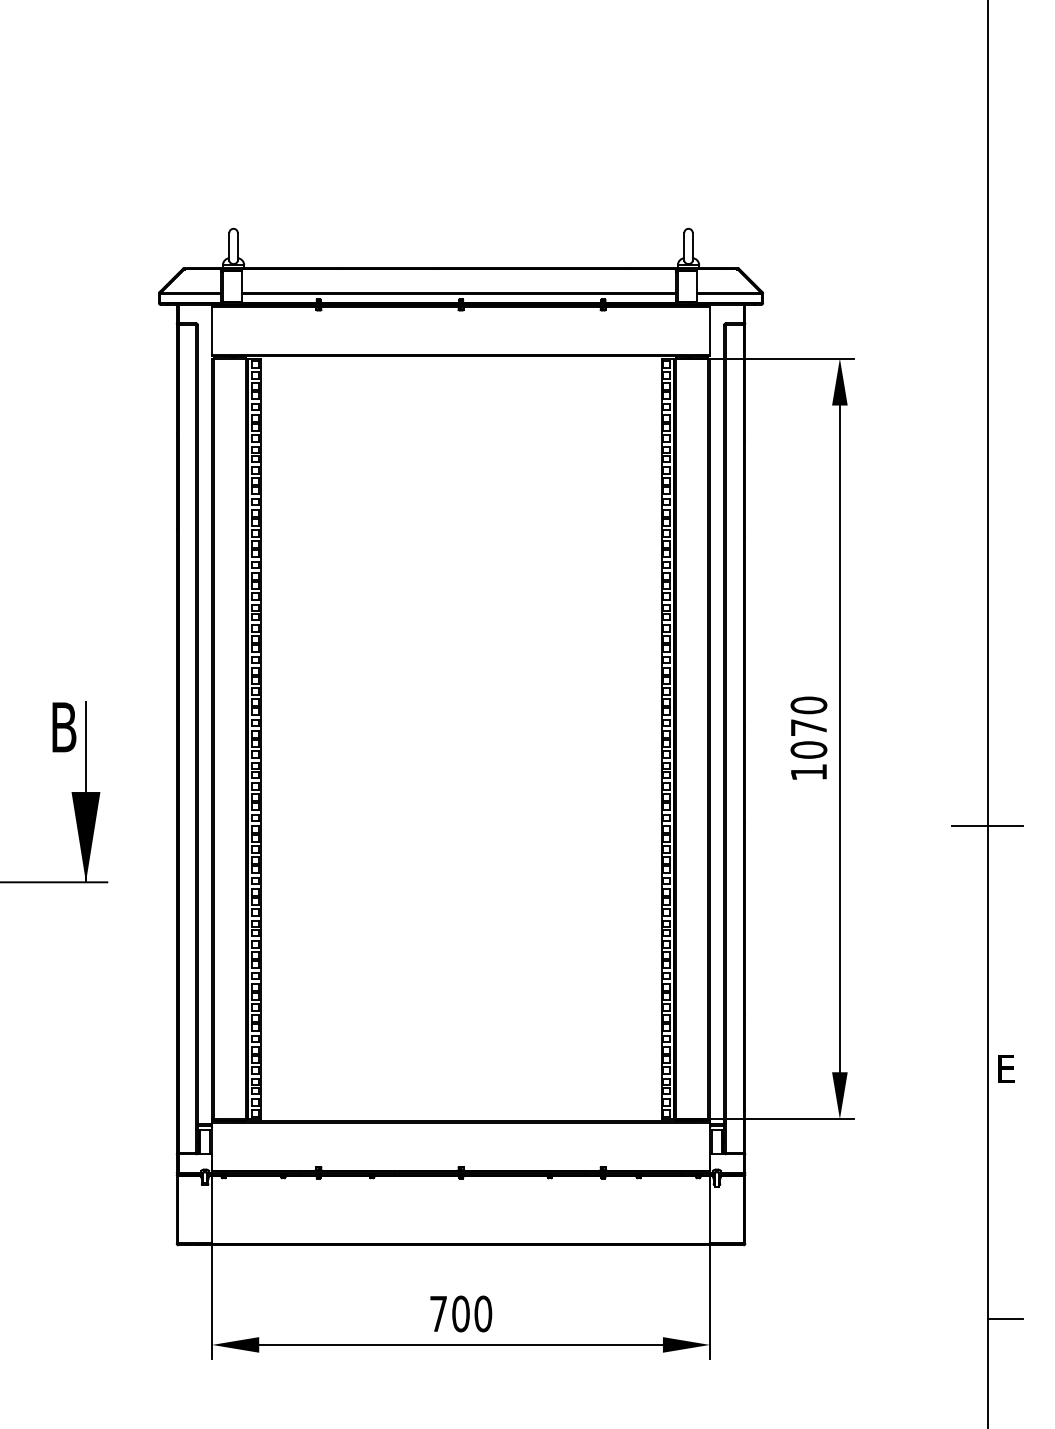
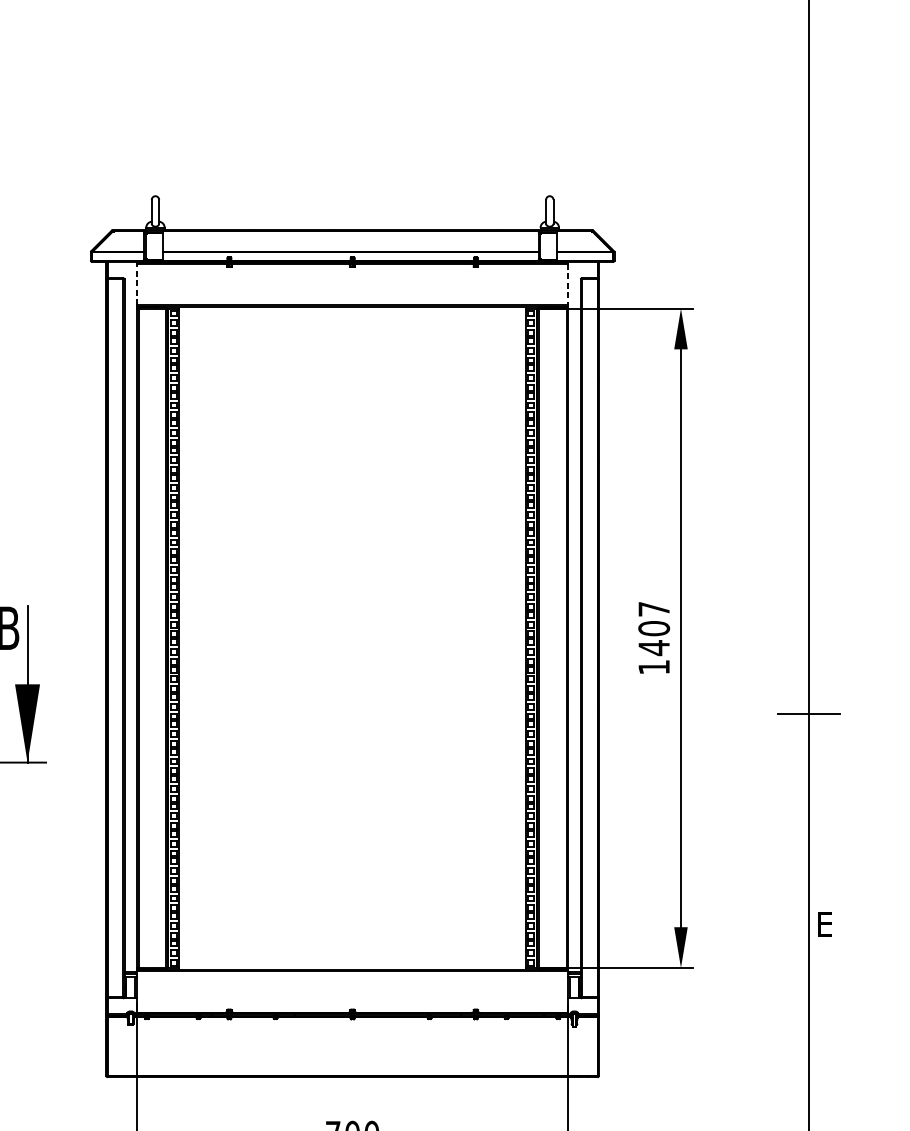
line: (212, 330) -> (137, 284), solid -> dashed
line: (709, 330) -> (567, 284), solid -> dashed
text: (808, 727) -> (653, 628), 1070 -> 1407

